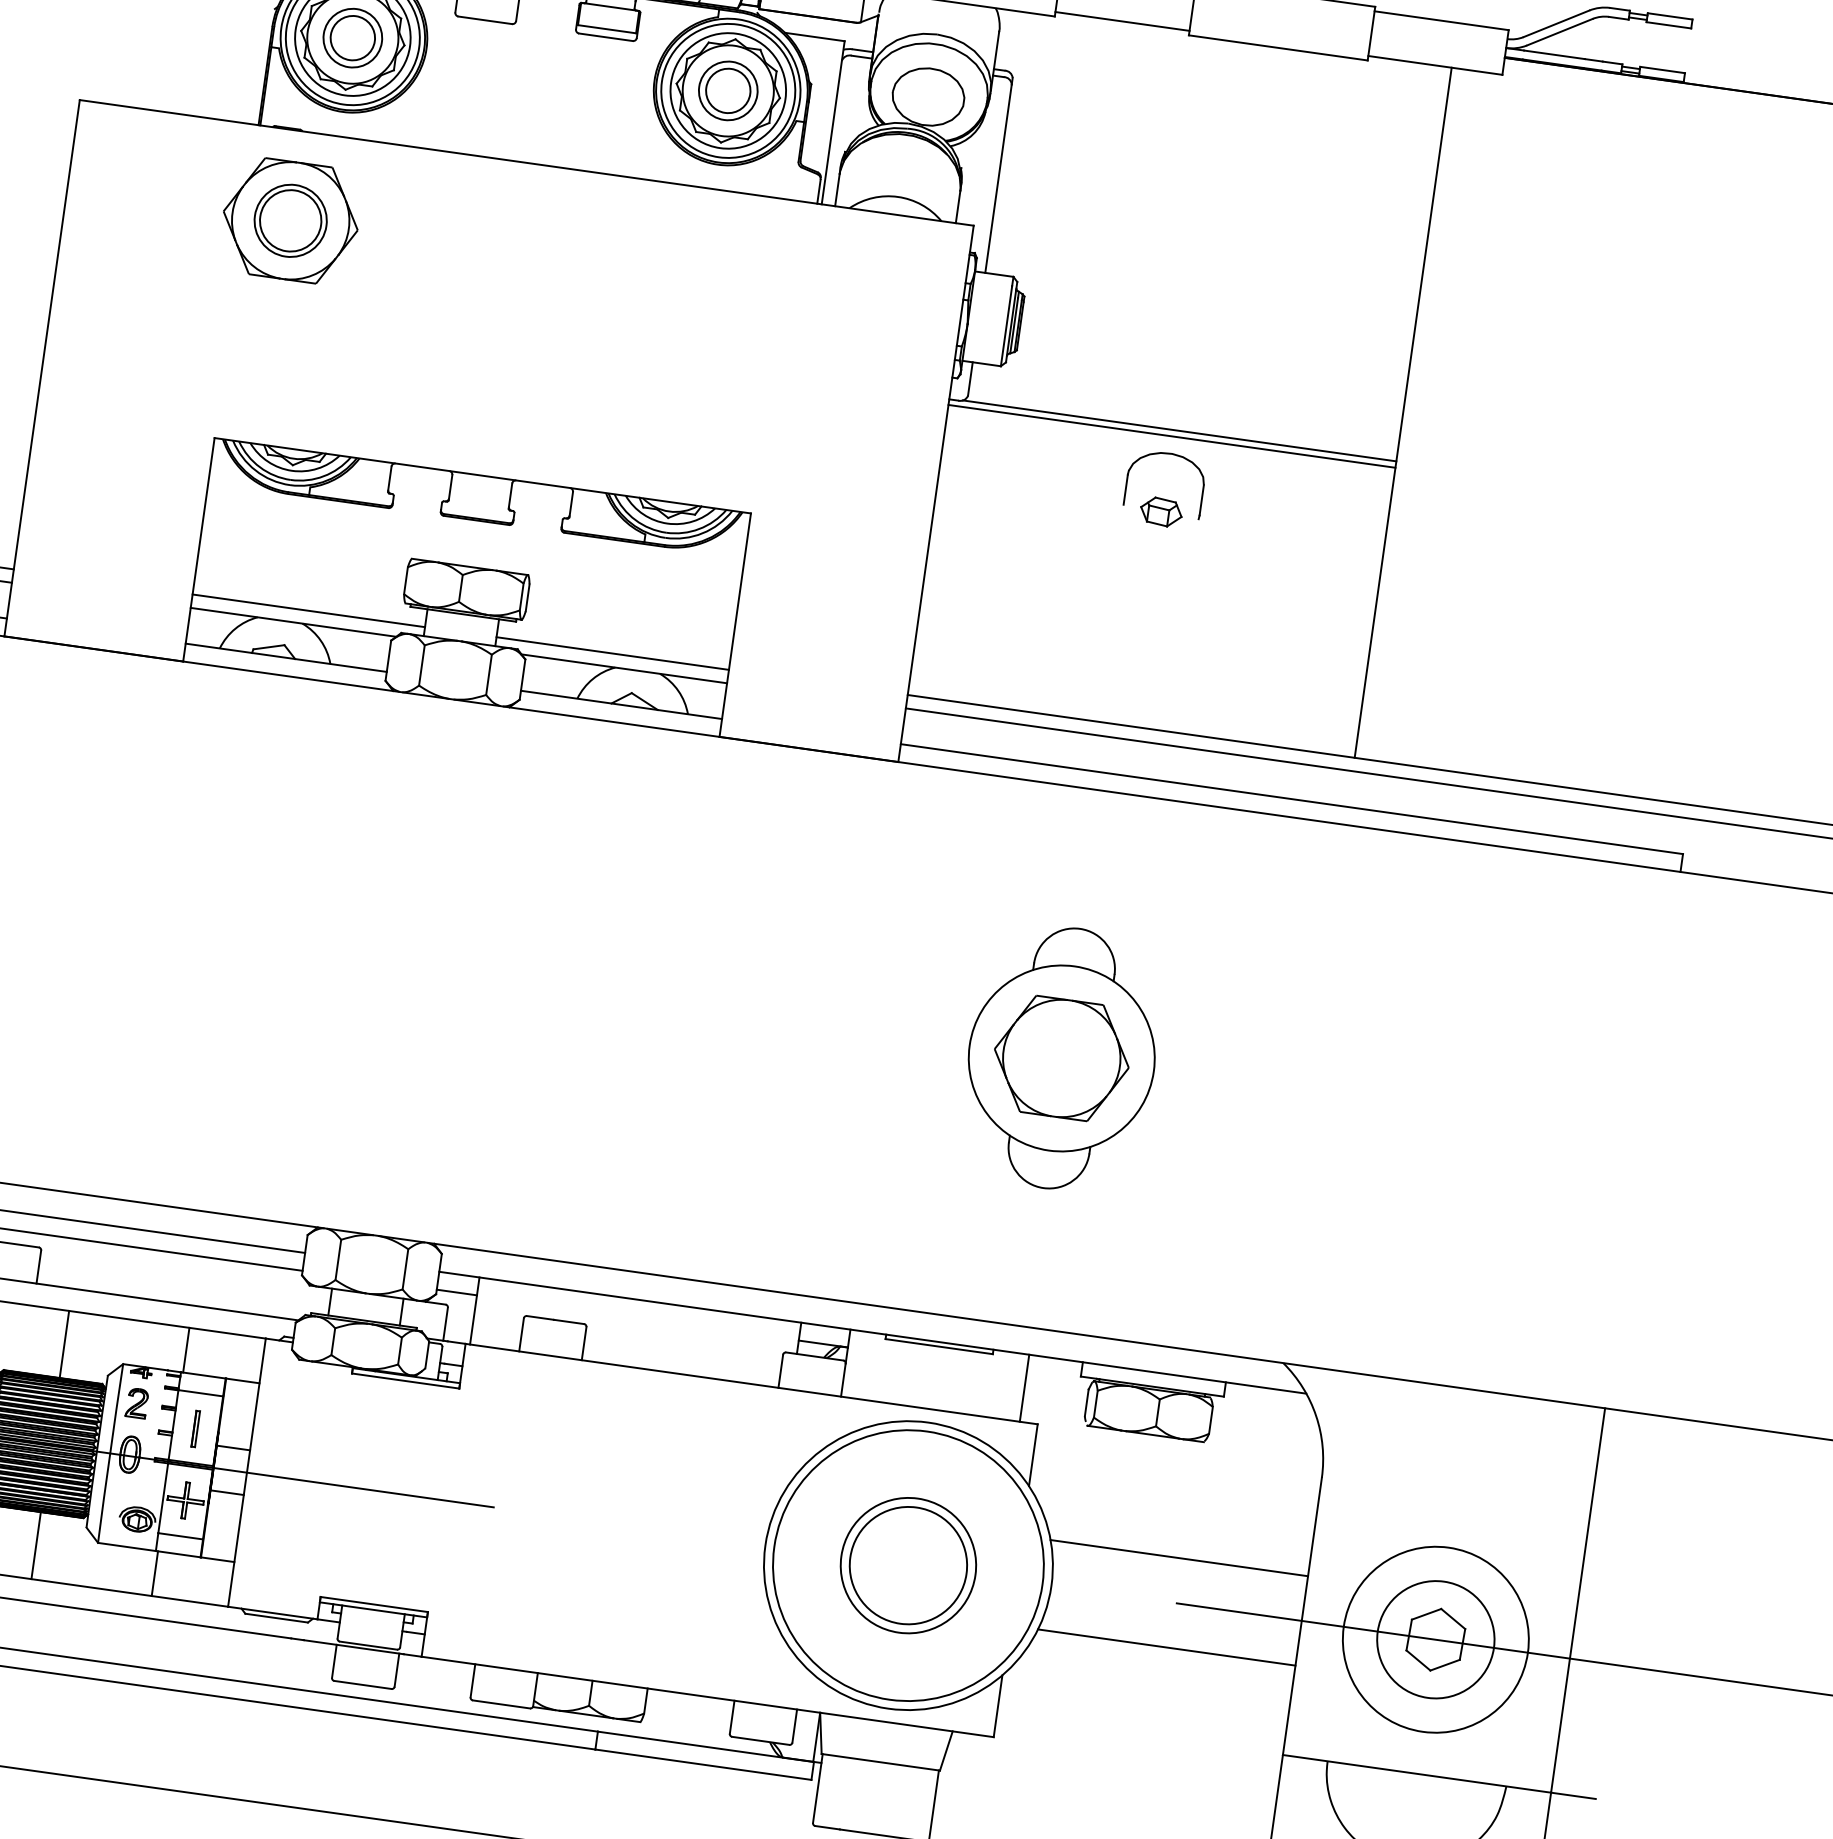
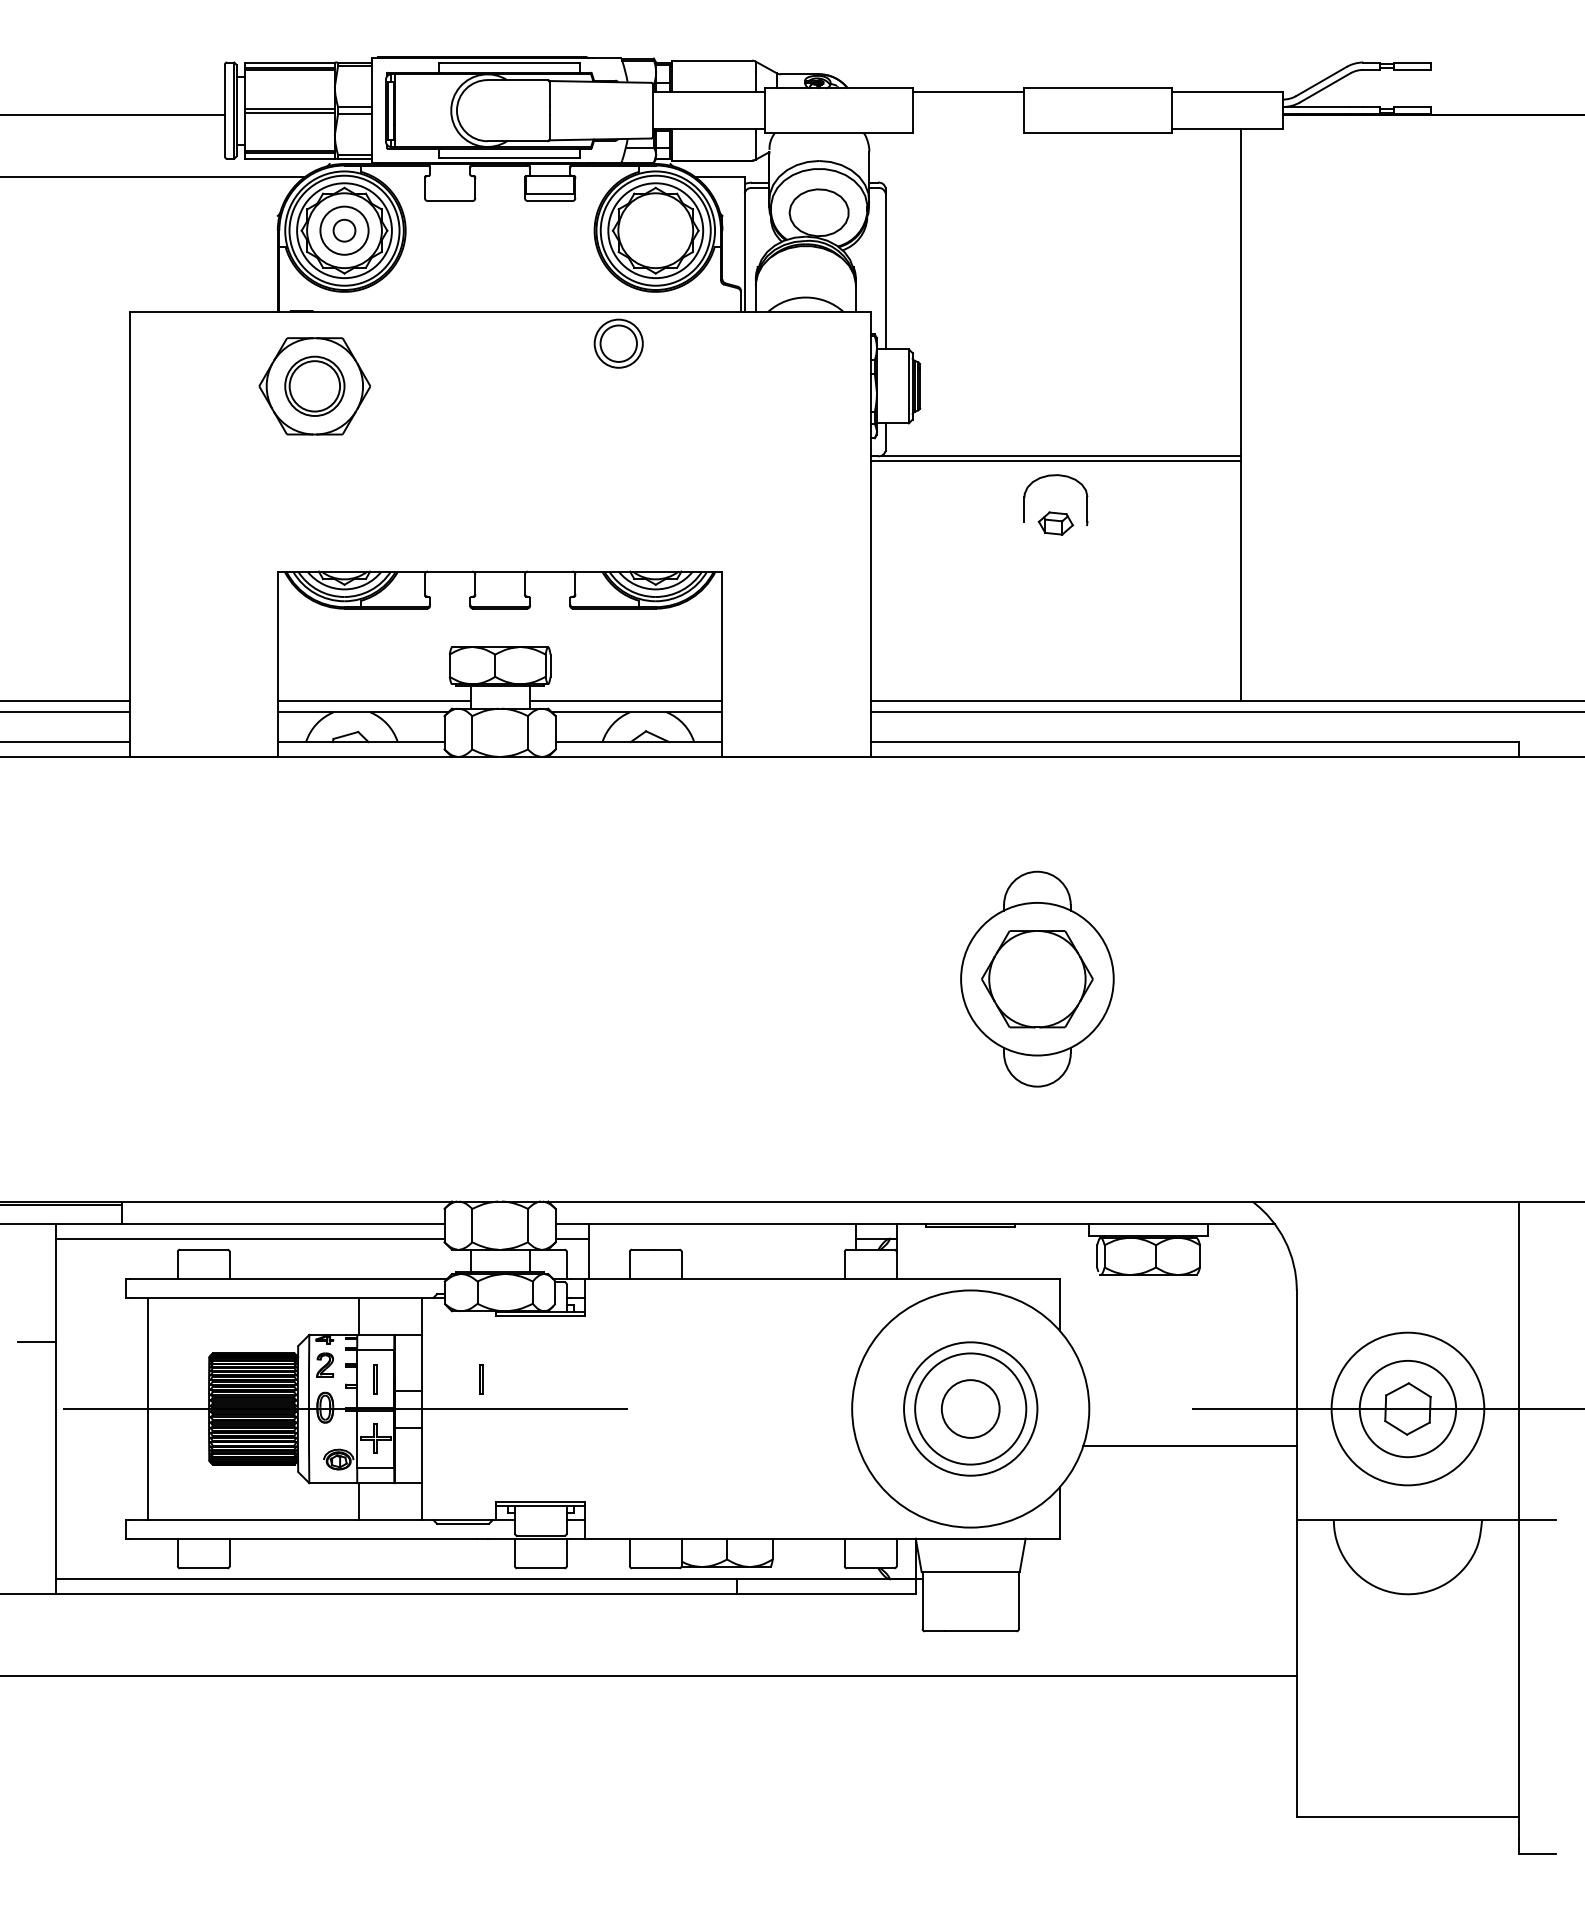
line: (1121, 21) -> (967, 129), removed
circle: (352, 37) -> (344, 230), size x0.6
part: (728, 90) -> (618, 343), moved
line: (64, 1344) -> (259, 1325), removed
line: (1024, 1388) -> (1044, 1251), removed
line: (322, 1446) -> (480, 1379), added
line: (36, 1545) -> (259, 1492), removed
line: (1178, 1557) -> (1189, 1371), removed
circle: (908, 1564) -> (970, 1408), size x0.6
circle: (908, 1564) -> (970, 1408), size x0.6

